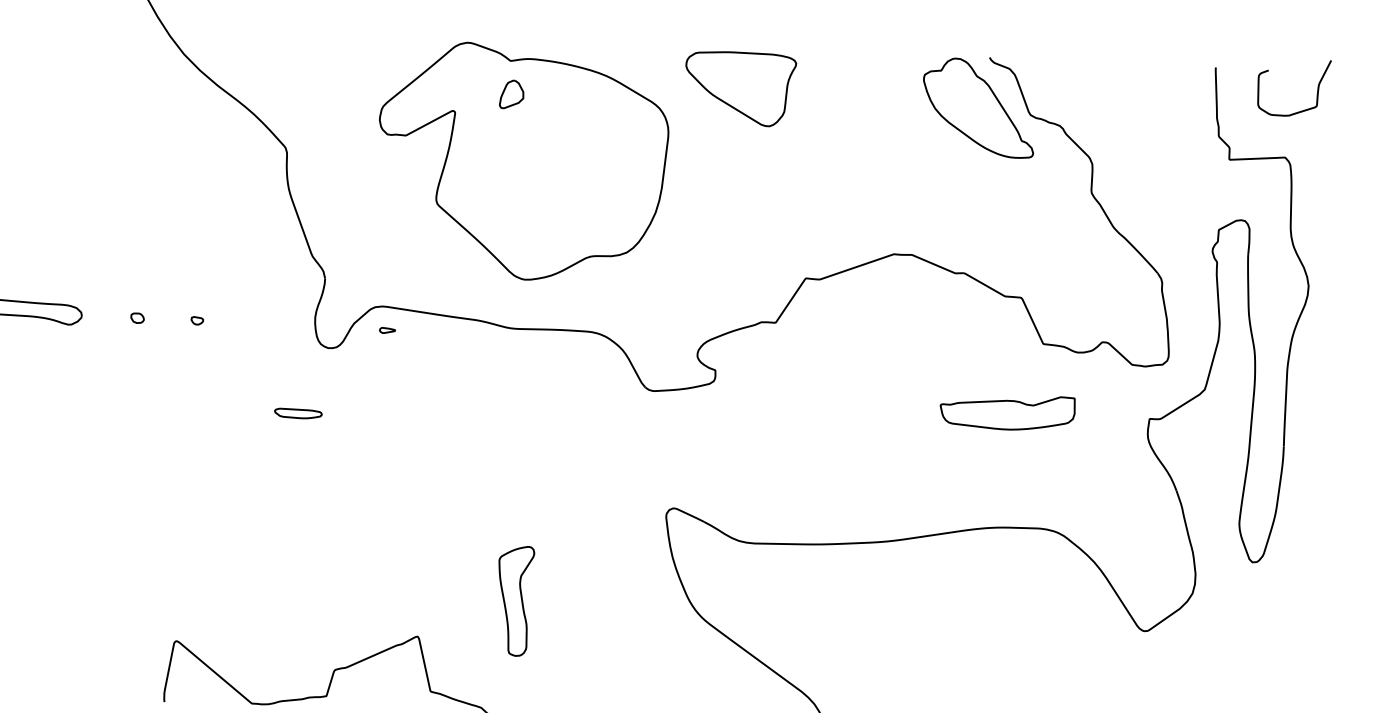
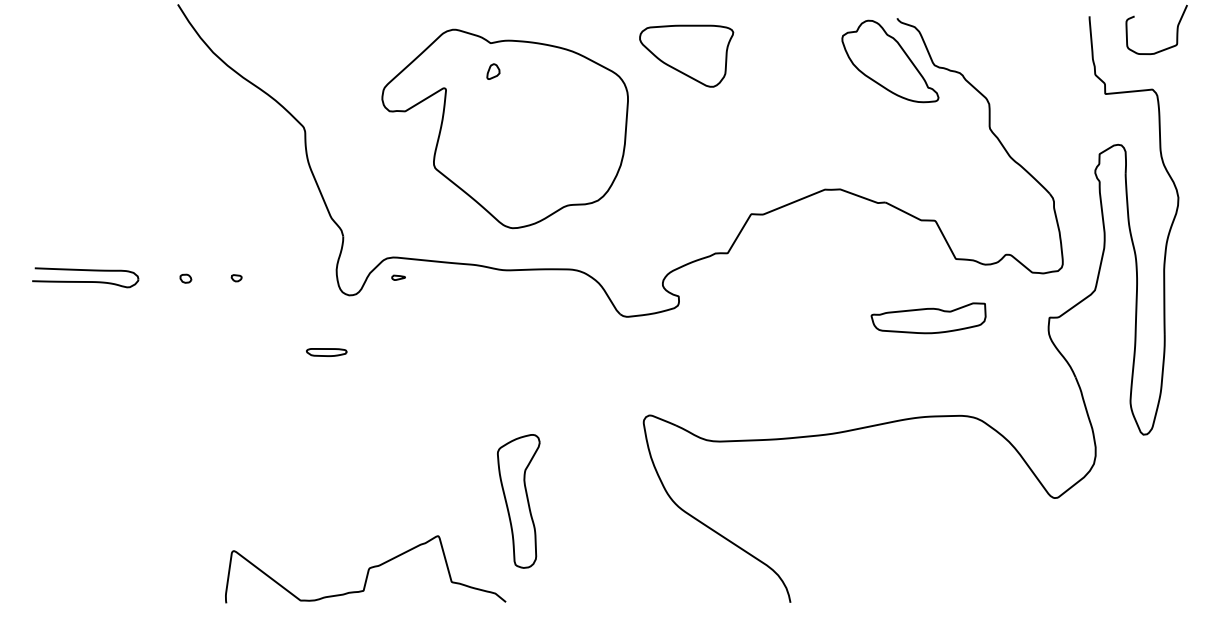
part: (512, 94) -> (493, 71), size x0.62
part: (514, 601) -> (518, 501), size x1.43

